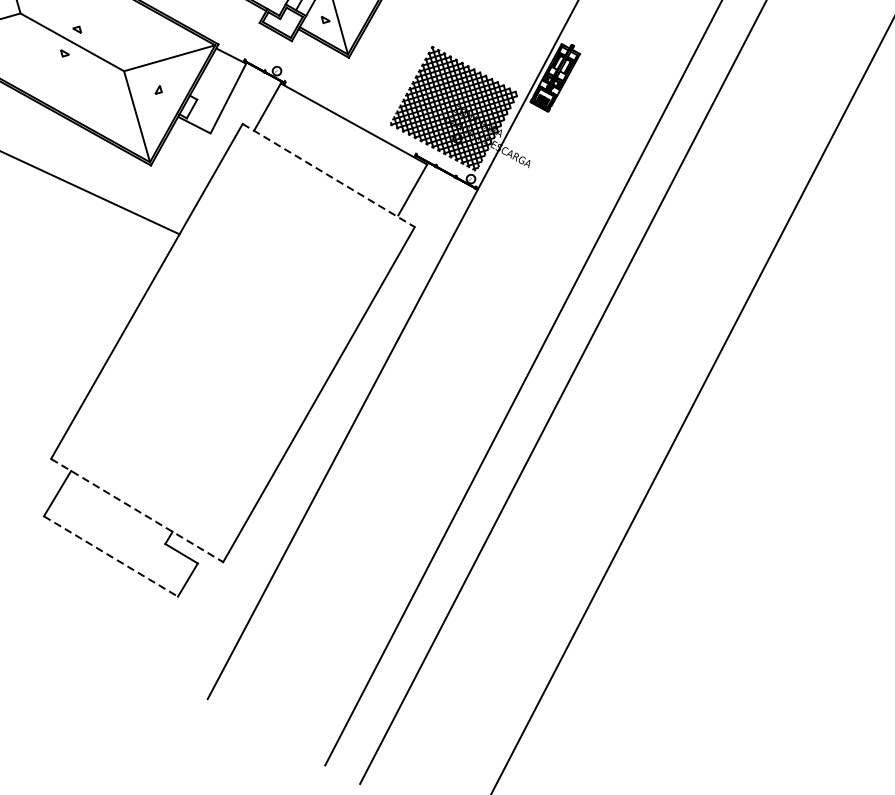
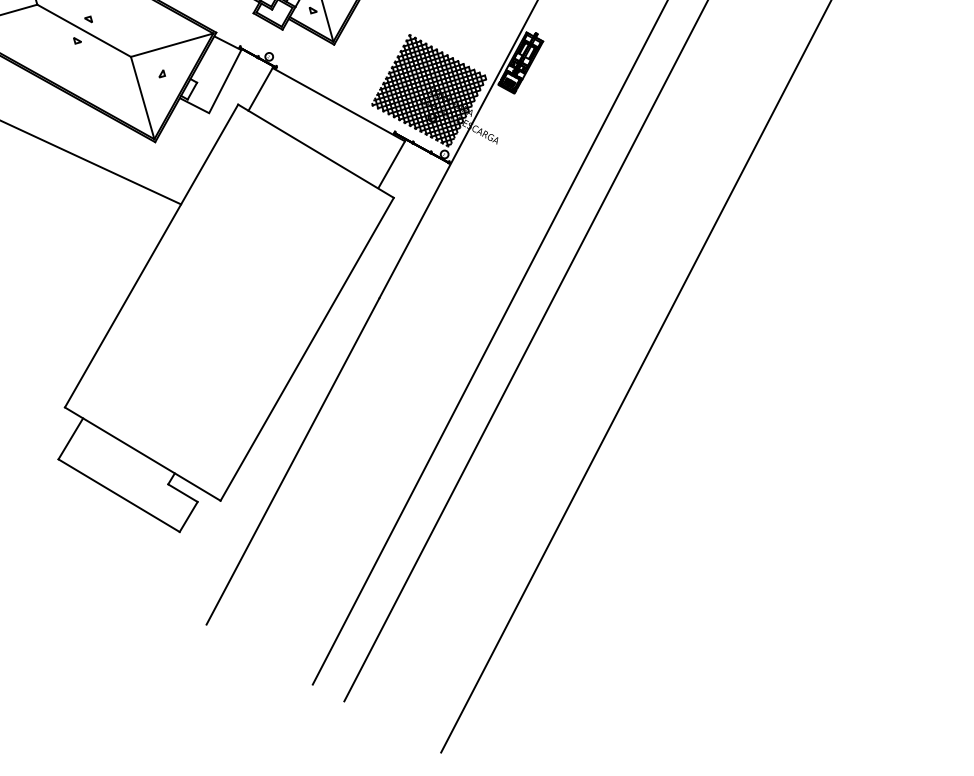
line: (329, 175) -> (316, 151), dashed -> solid
line: (136, 510) -> (142, 454), dashed -> solid
line: (111, 556) -> (119, 495), dashed -> solid

